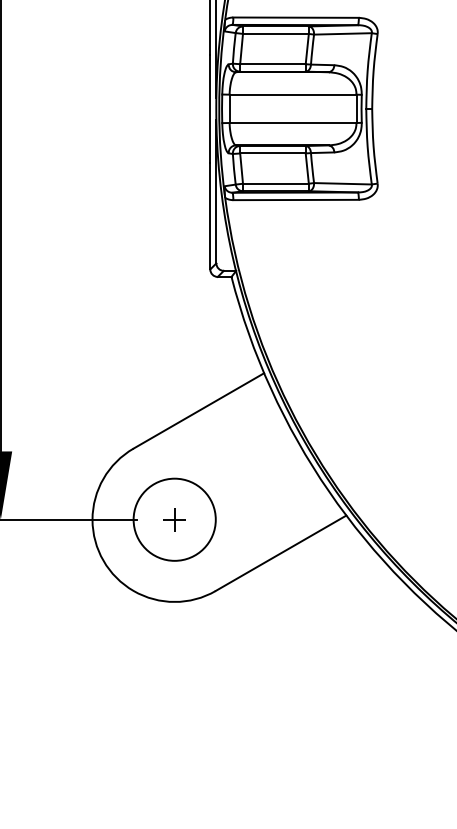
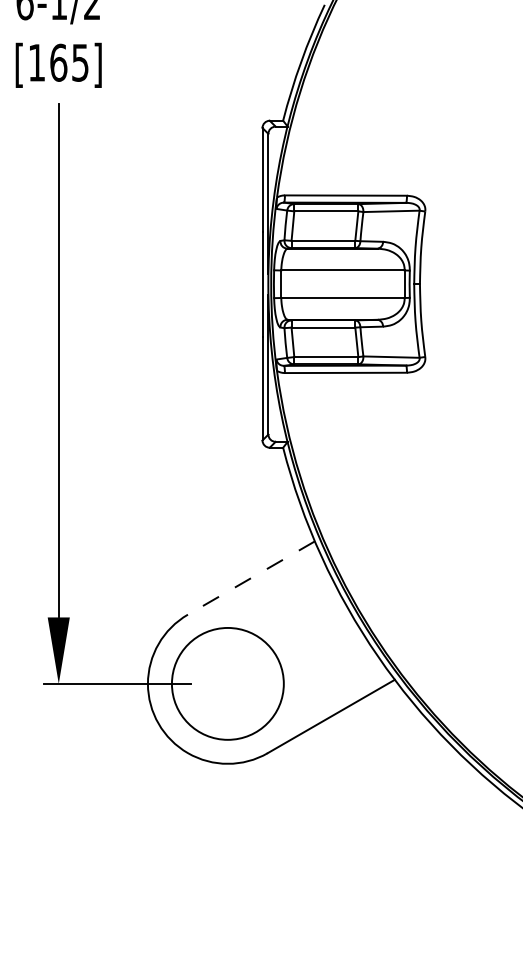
line: (197, 411) -> (250, 578), solid -> dashed
circle: (174, 519) -> (227, 683), size x1.4
part: (174, 519) -> (227, 683), removed

